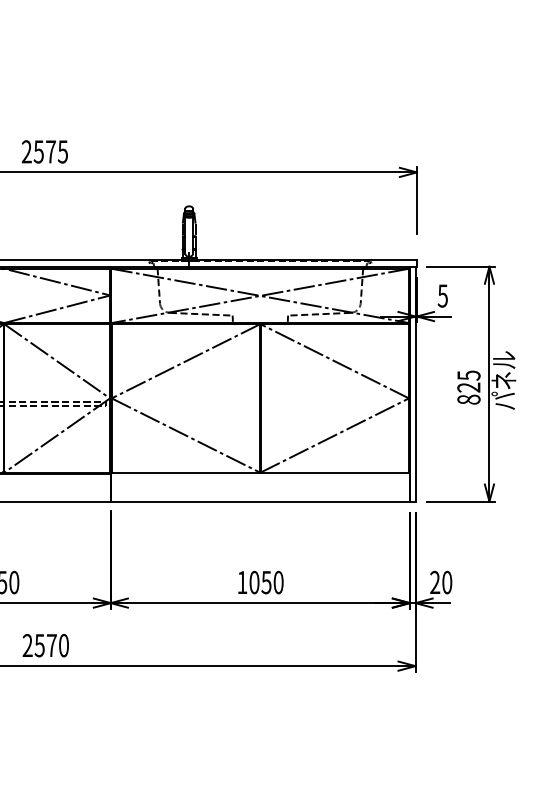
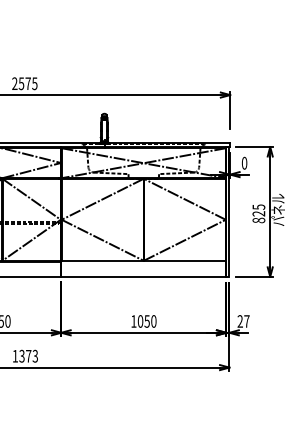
text: (442, 294) -> (244, 162), 5 -> 0
text: (446, 582) -> (246, 321), 20 -> 27
text: (46, 644) -> (25, 355), 2570 -> 1373

